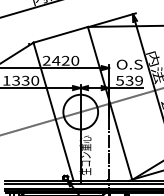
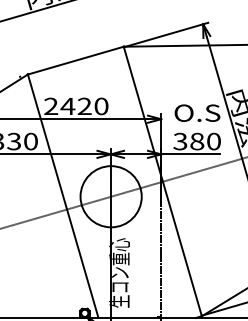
text: (129, 80) -> (197, 141), 539 -> 380

